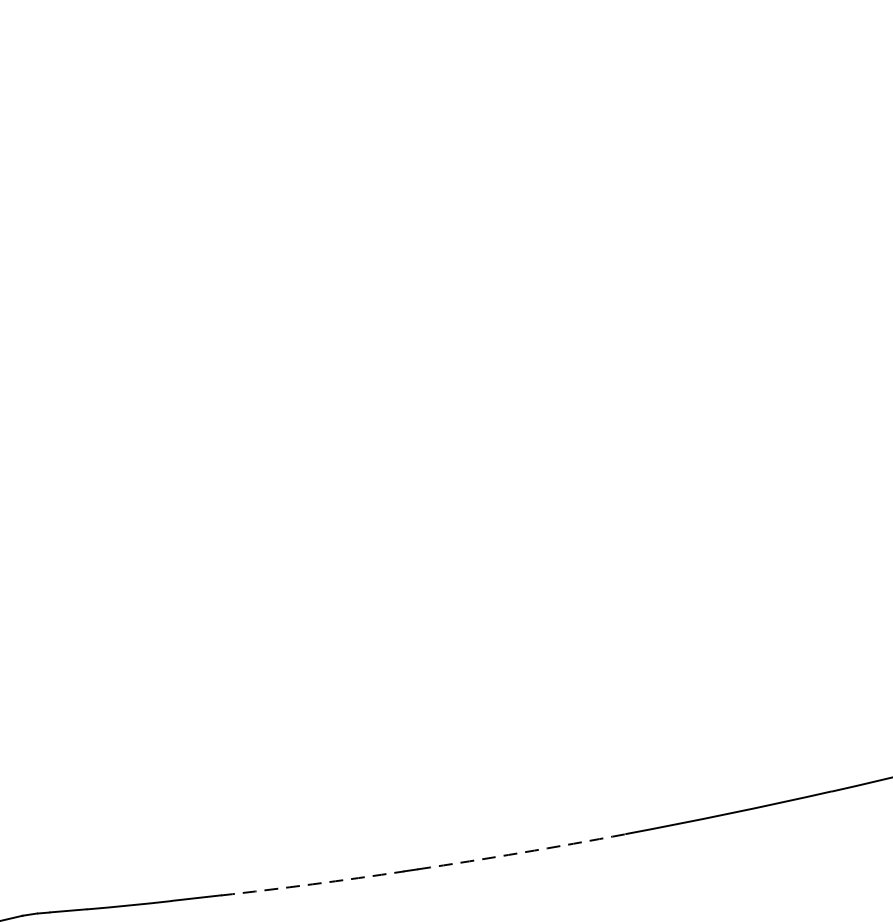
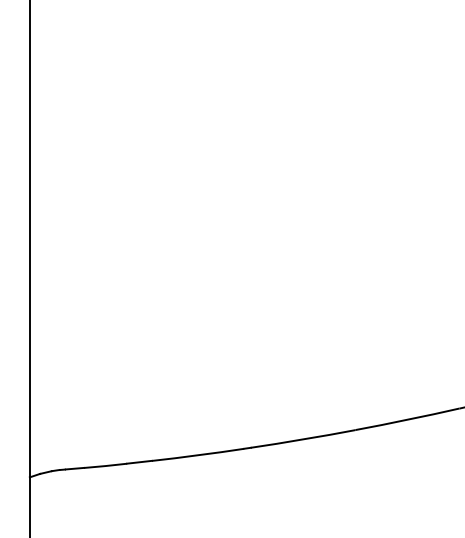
arc: (522, 852) -> (303, 439), dashed -> solid
arc: (313, 884) -> (198, 455), dashed -> solid

